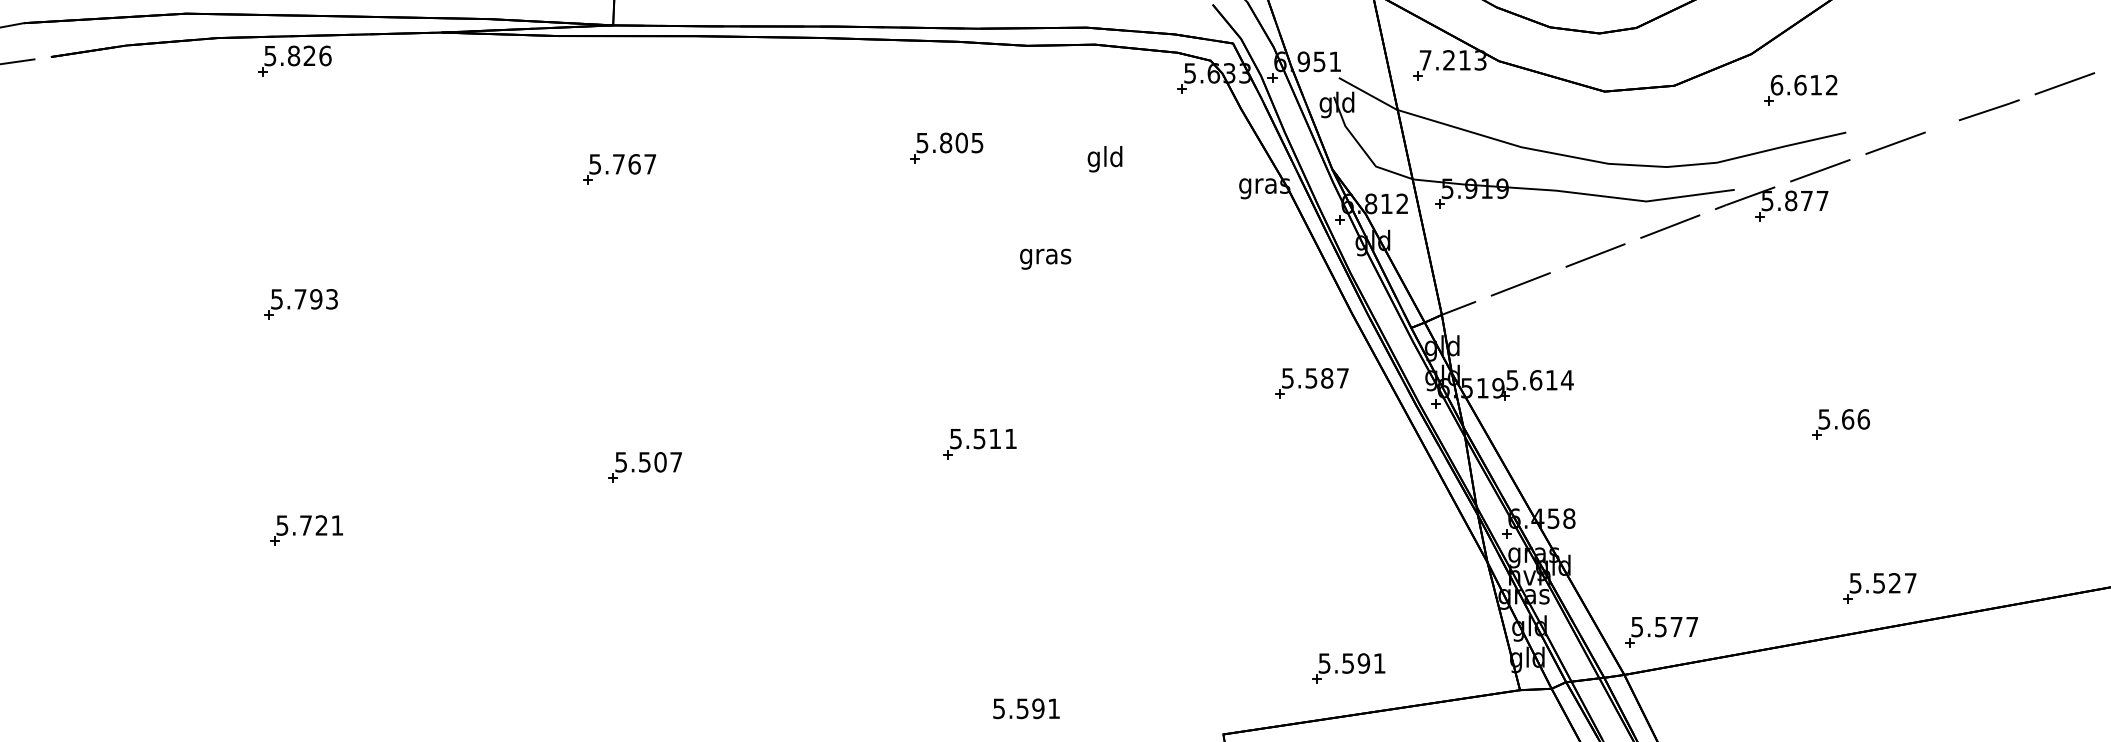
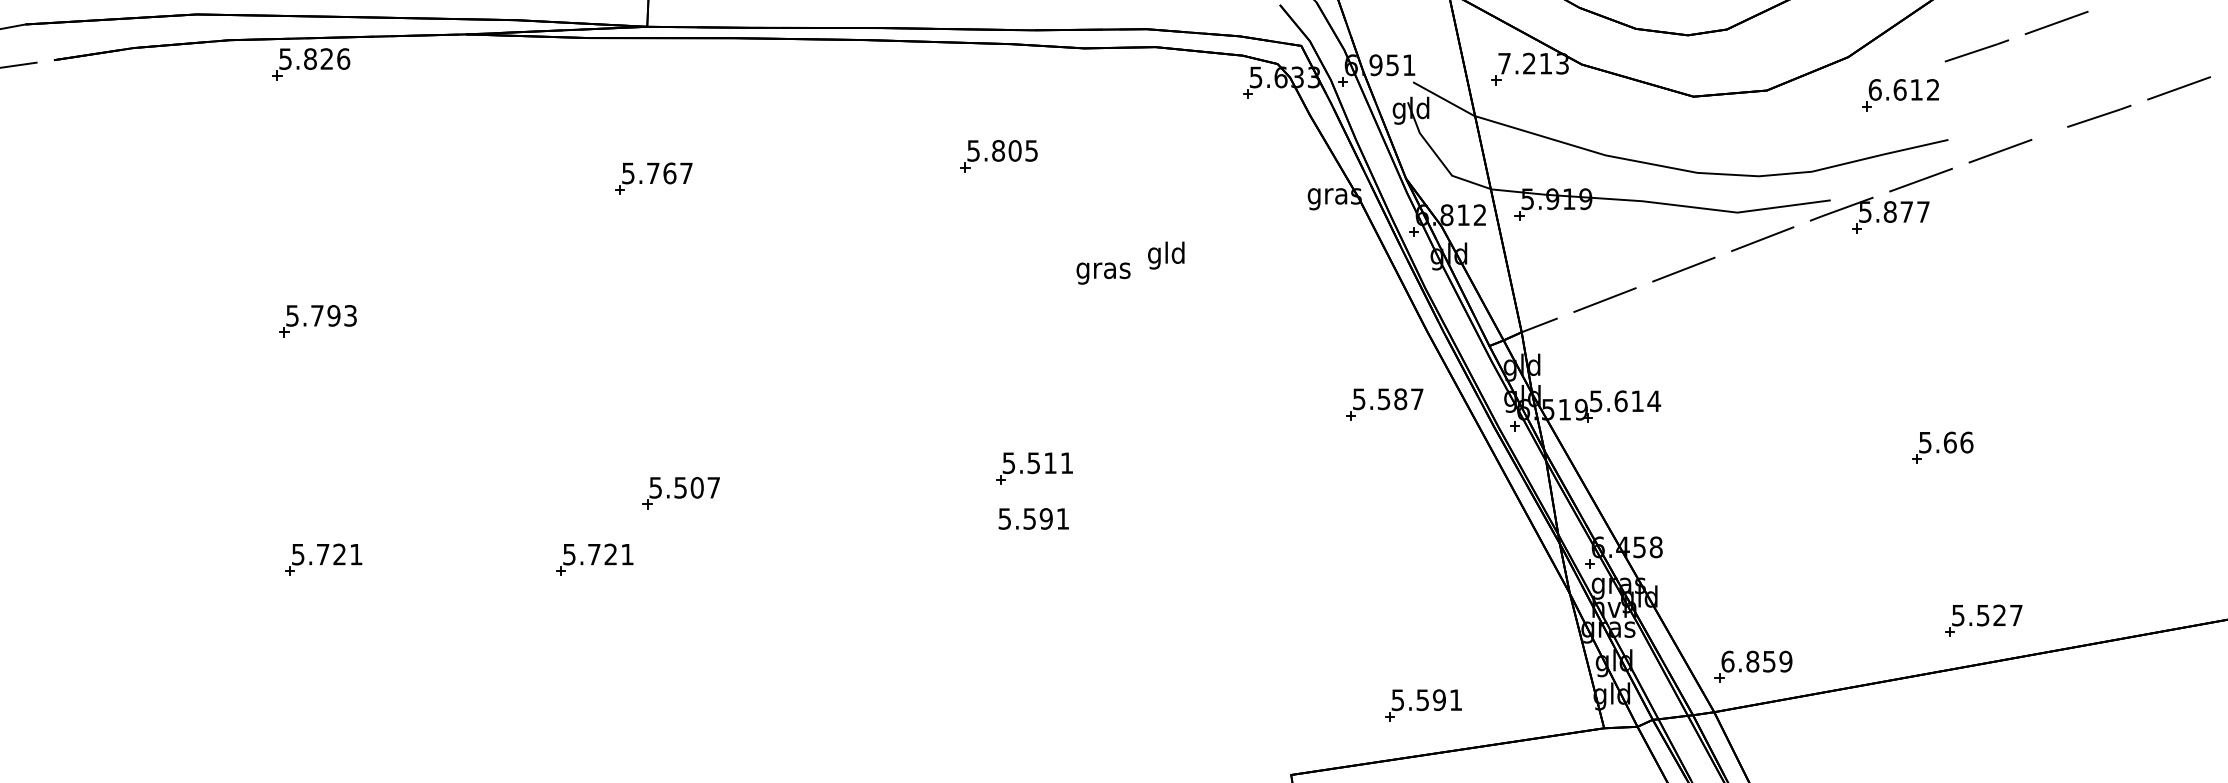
line: (1903, 37) -> (2008, 39), added
text: (1104, 159) -> (1165, 255), moved
part: (563, 530) -> (594, 559), added
text: (1664, 626) -> (1756, 661), 5.577 -> 6.859
text: (1026, 708) -> (1033, 518), moved

